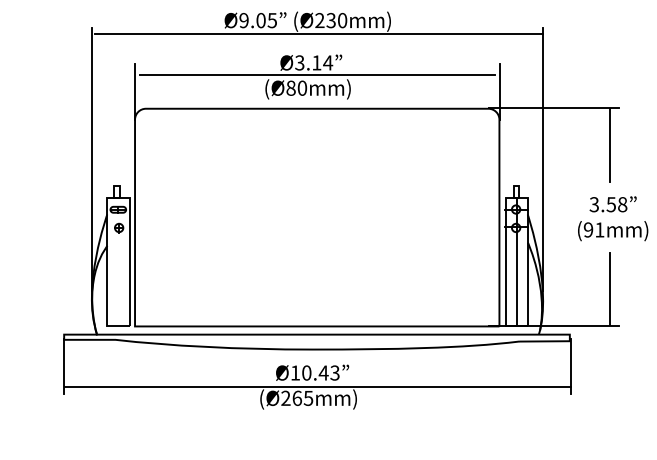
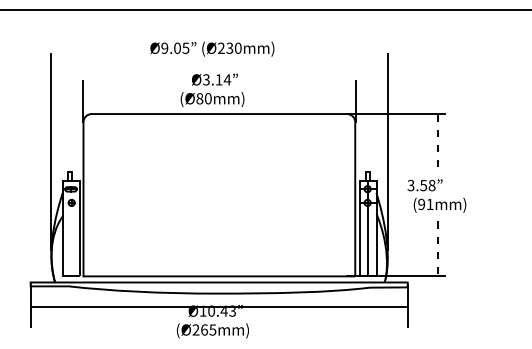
line: (318, 34) -> (220, 58), removed
line: (317, 75) -> (219, 89), removed
line: (609, 146) -> (437, 142), solid -> dashed
text: (612, 204) -> (424, 185), moved
line: (609, 290) -> (437, 249), solid -> dashed
line: (317, 386) -> (219, 307), moved

